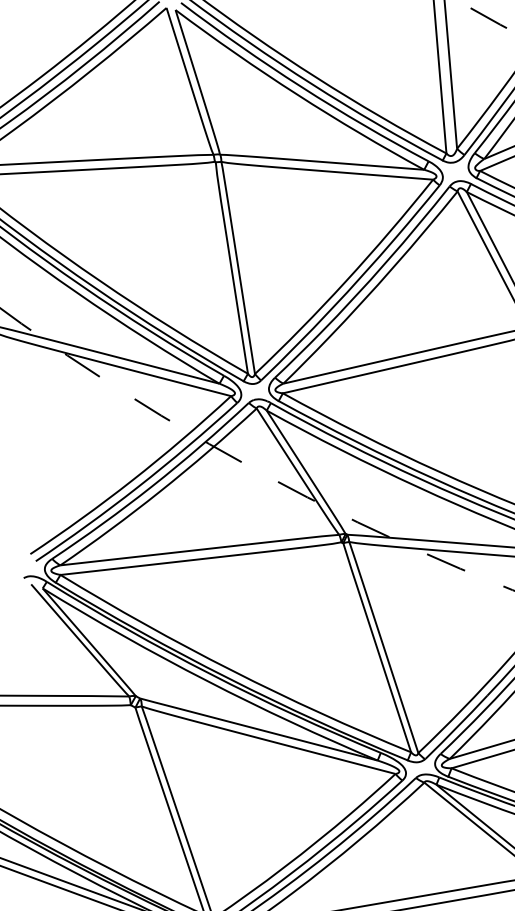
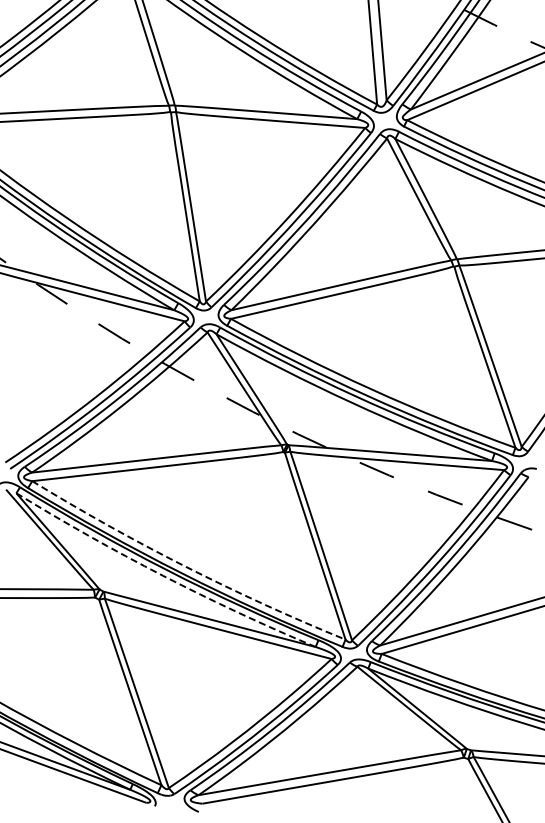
arc: (231, 670) -> (185, 566), solid -> dashed
arc: (207, 680) -> (163, 575), solid -> dashed

